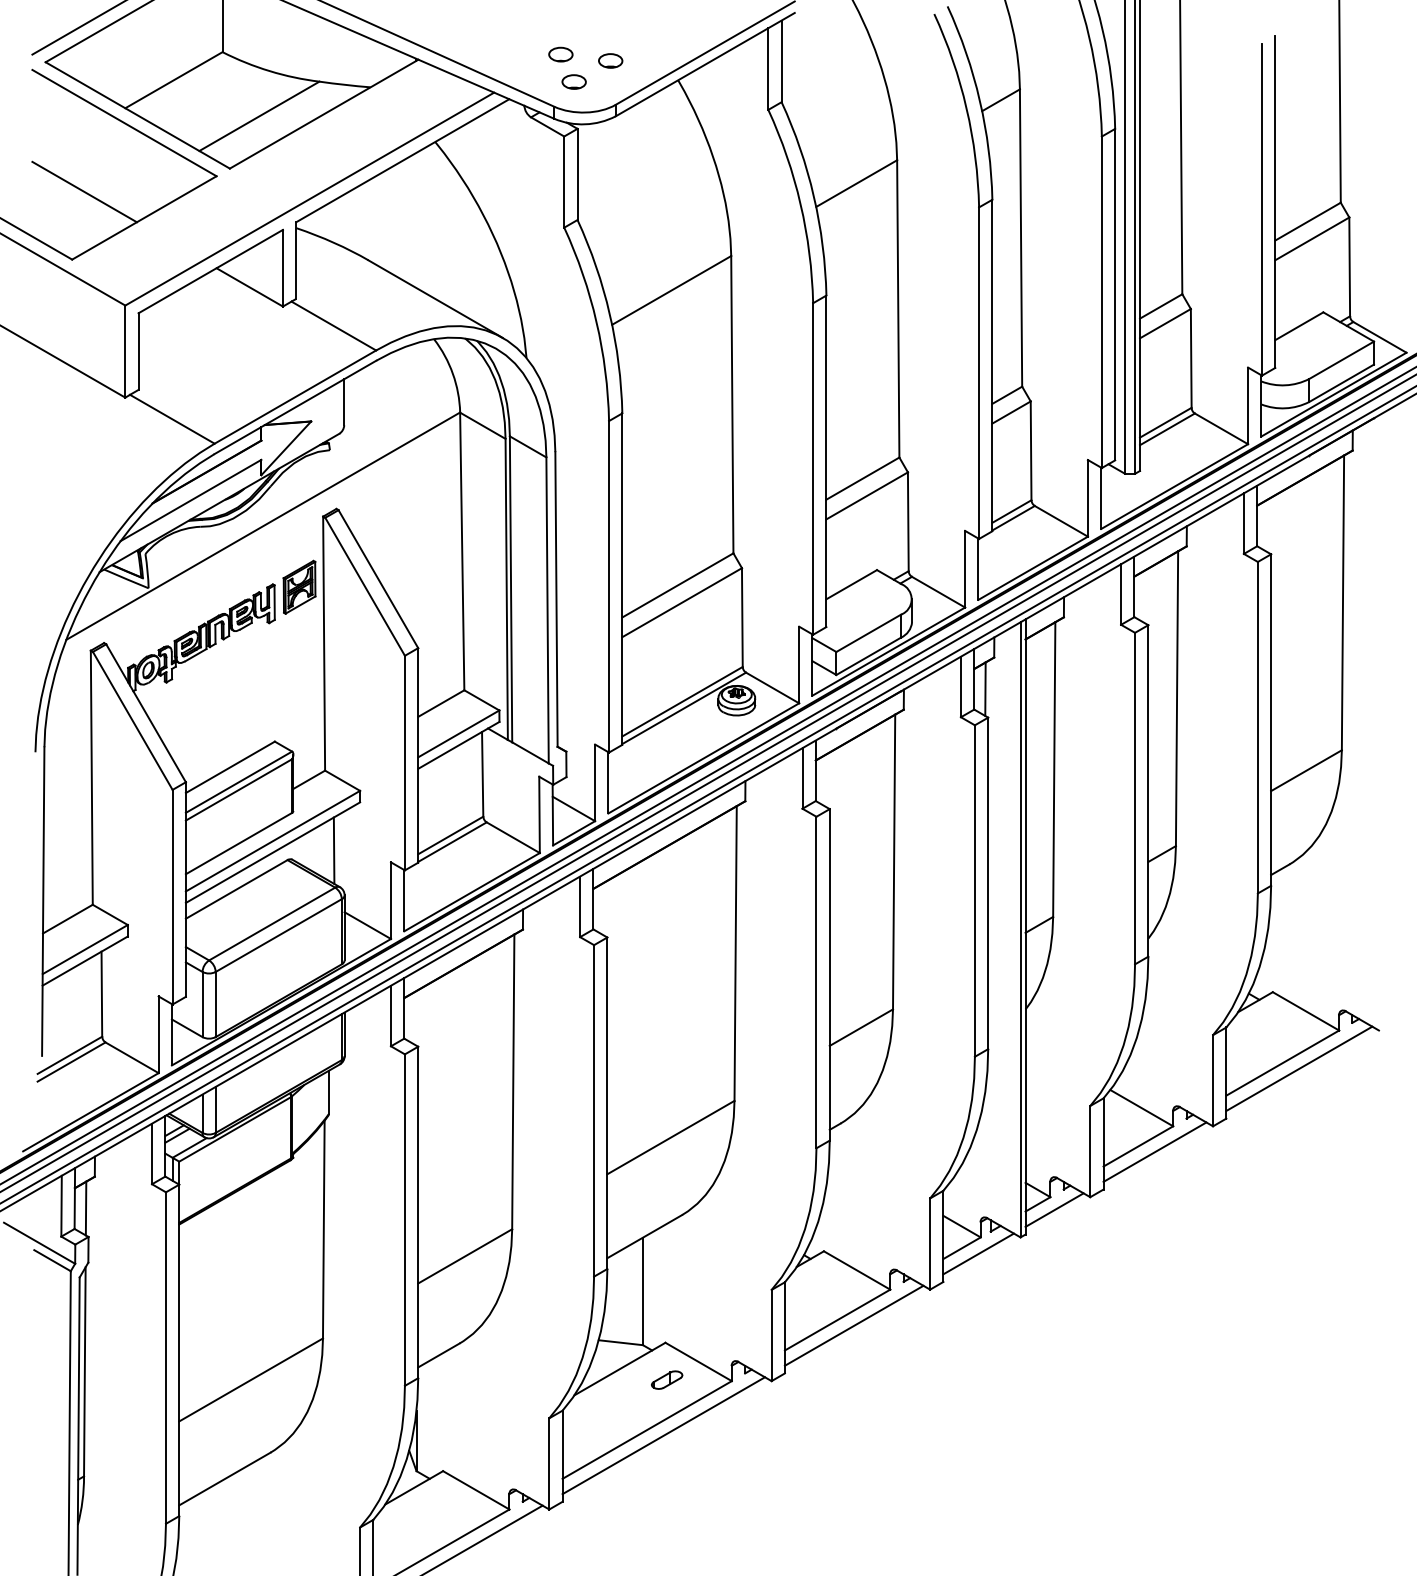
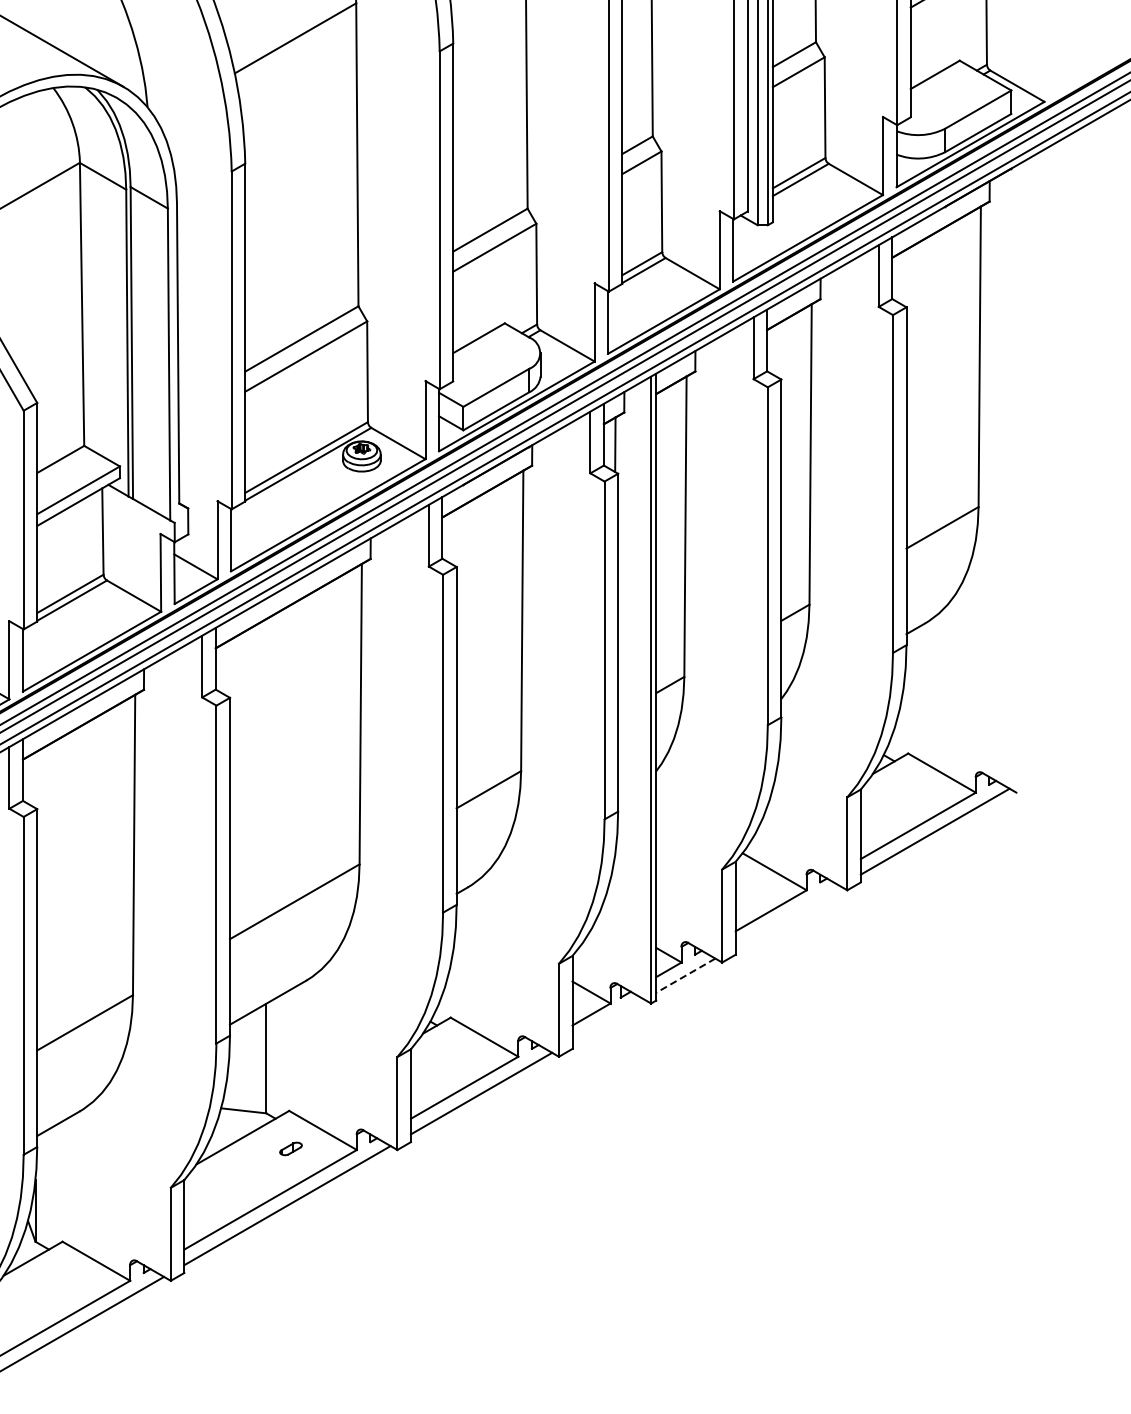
line: (1154, 1151) -> (787, 915), removed
line: (1054, 1210) -> (685, 976), solid -> dashed
line: (978, 1253) -> (608, 1019), removed
part: (667, 1379) -> (291, 1148), size x0.7

